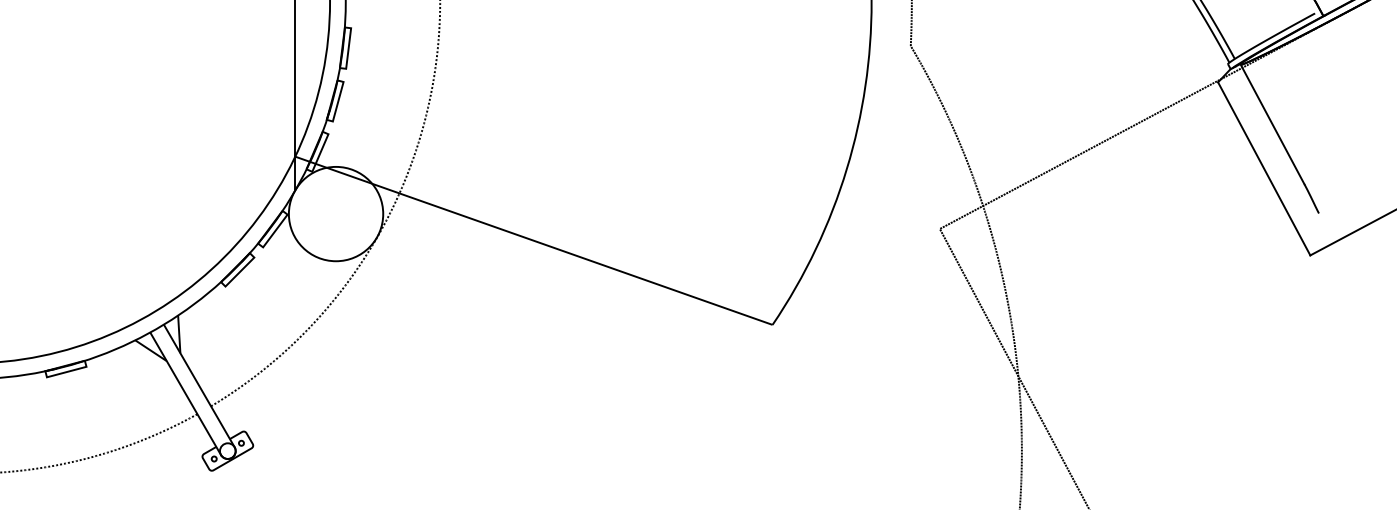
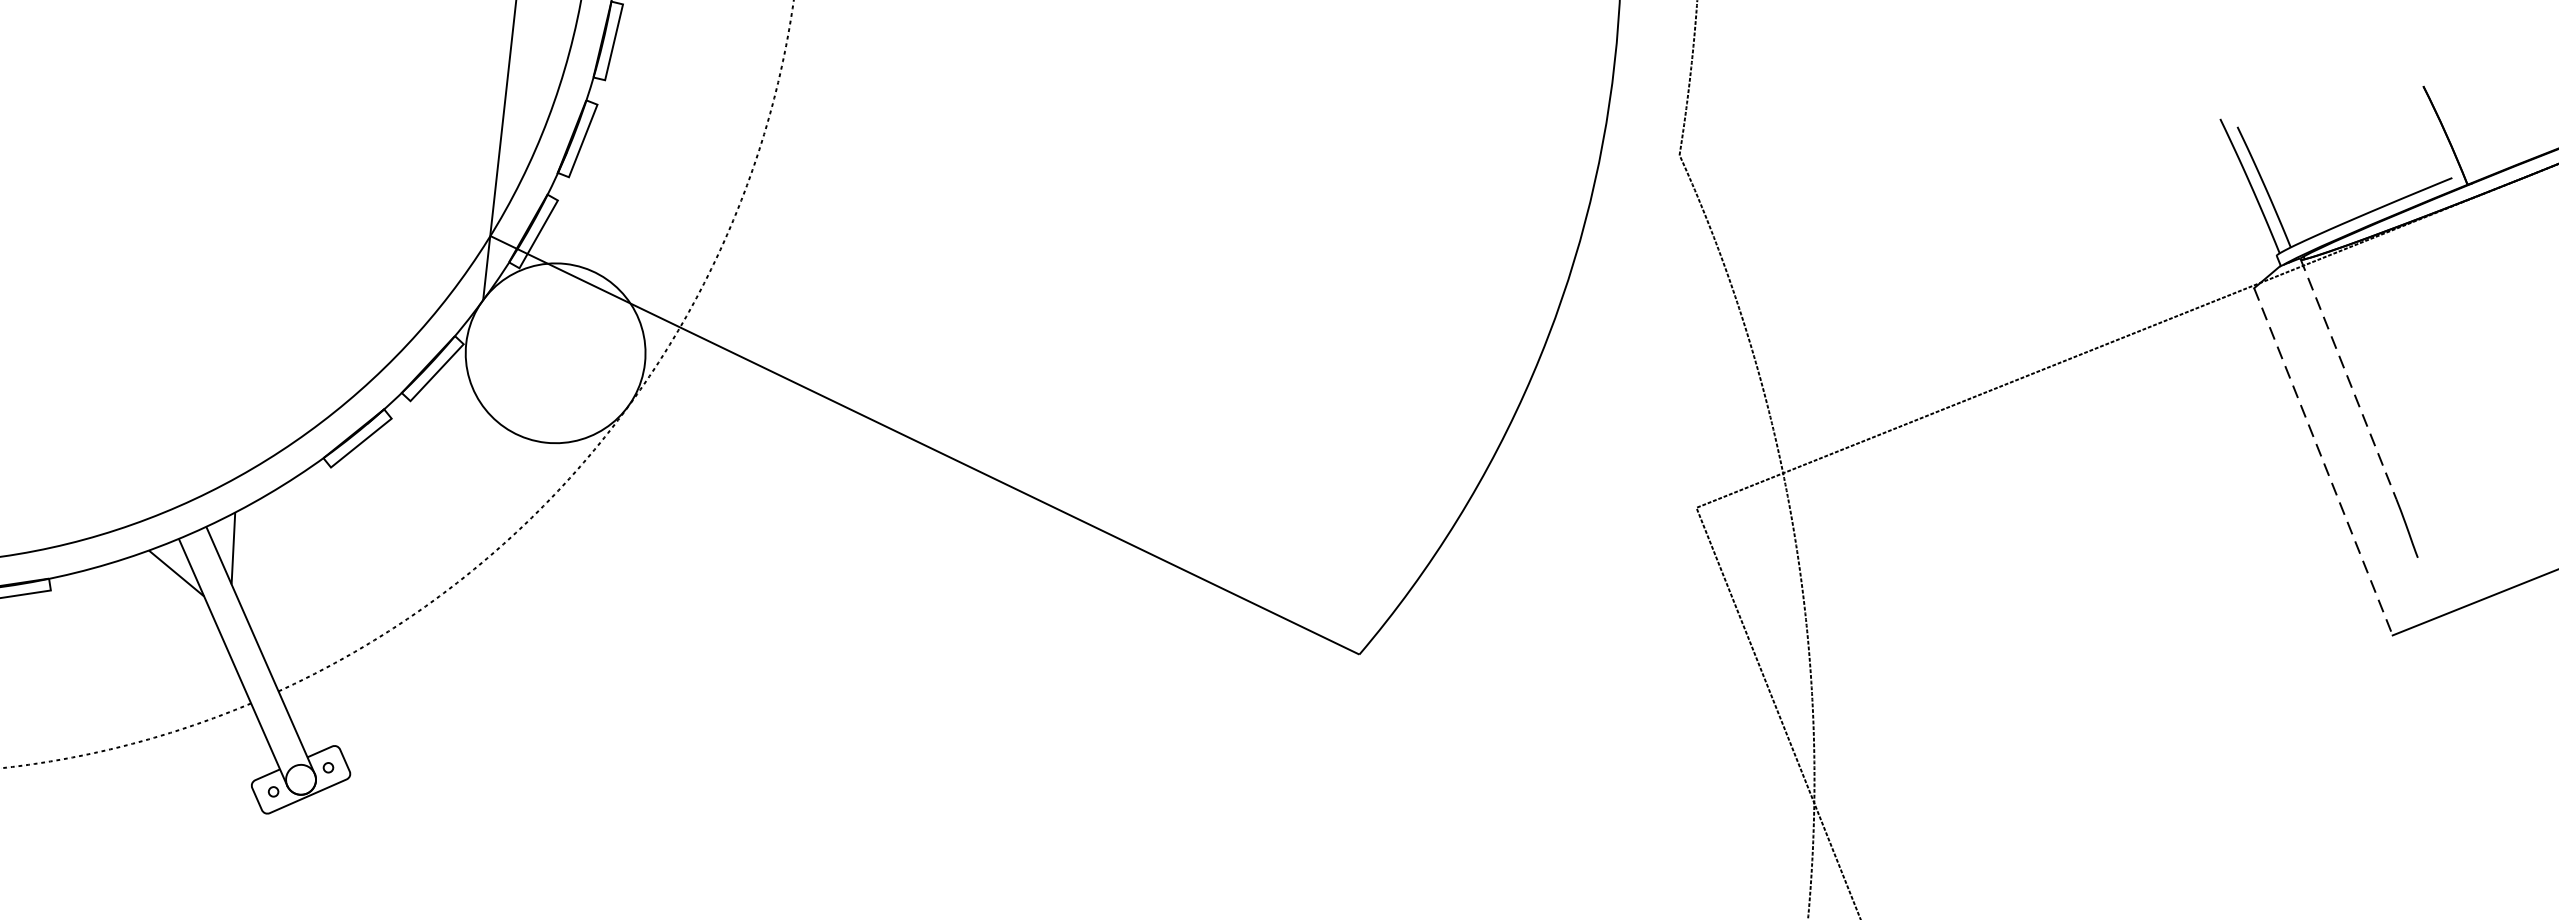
line: (1272, 124) -> (2348, 379), solid -> dashed
line: (1264, 169) -> (2323, 463), solid -> dashed

